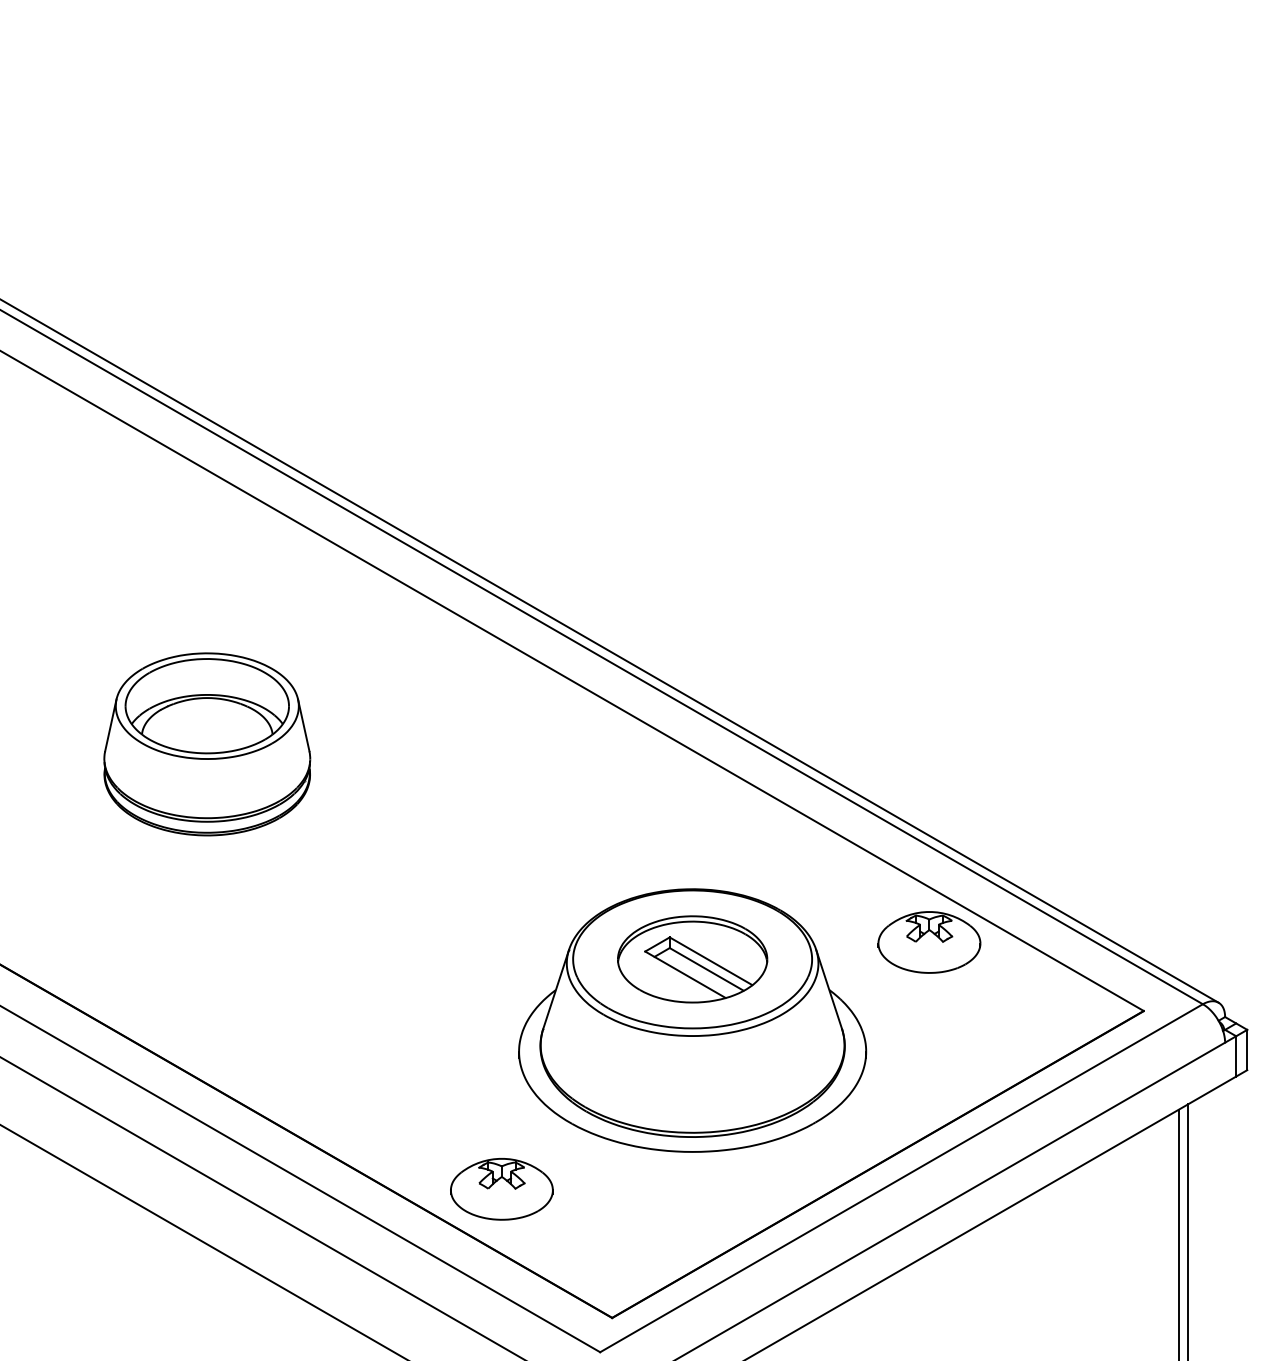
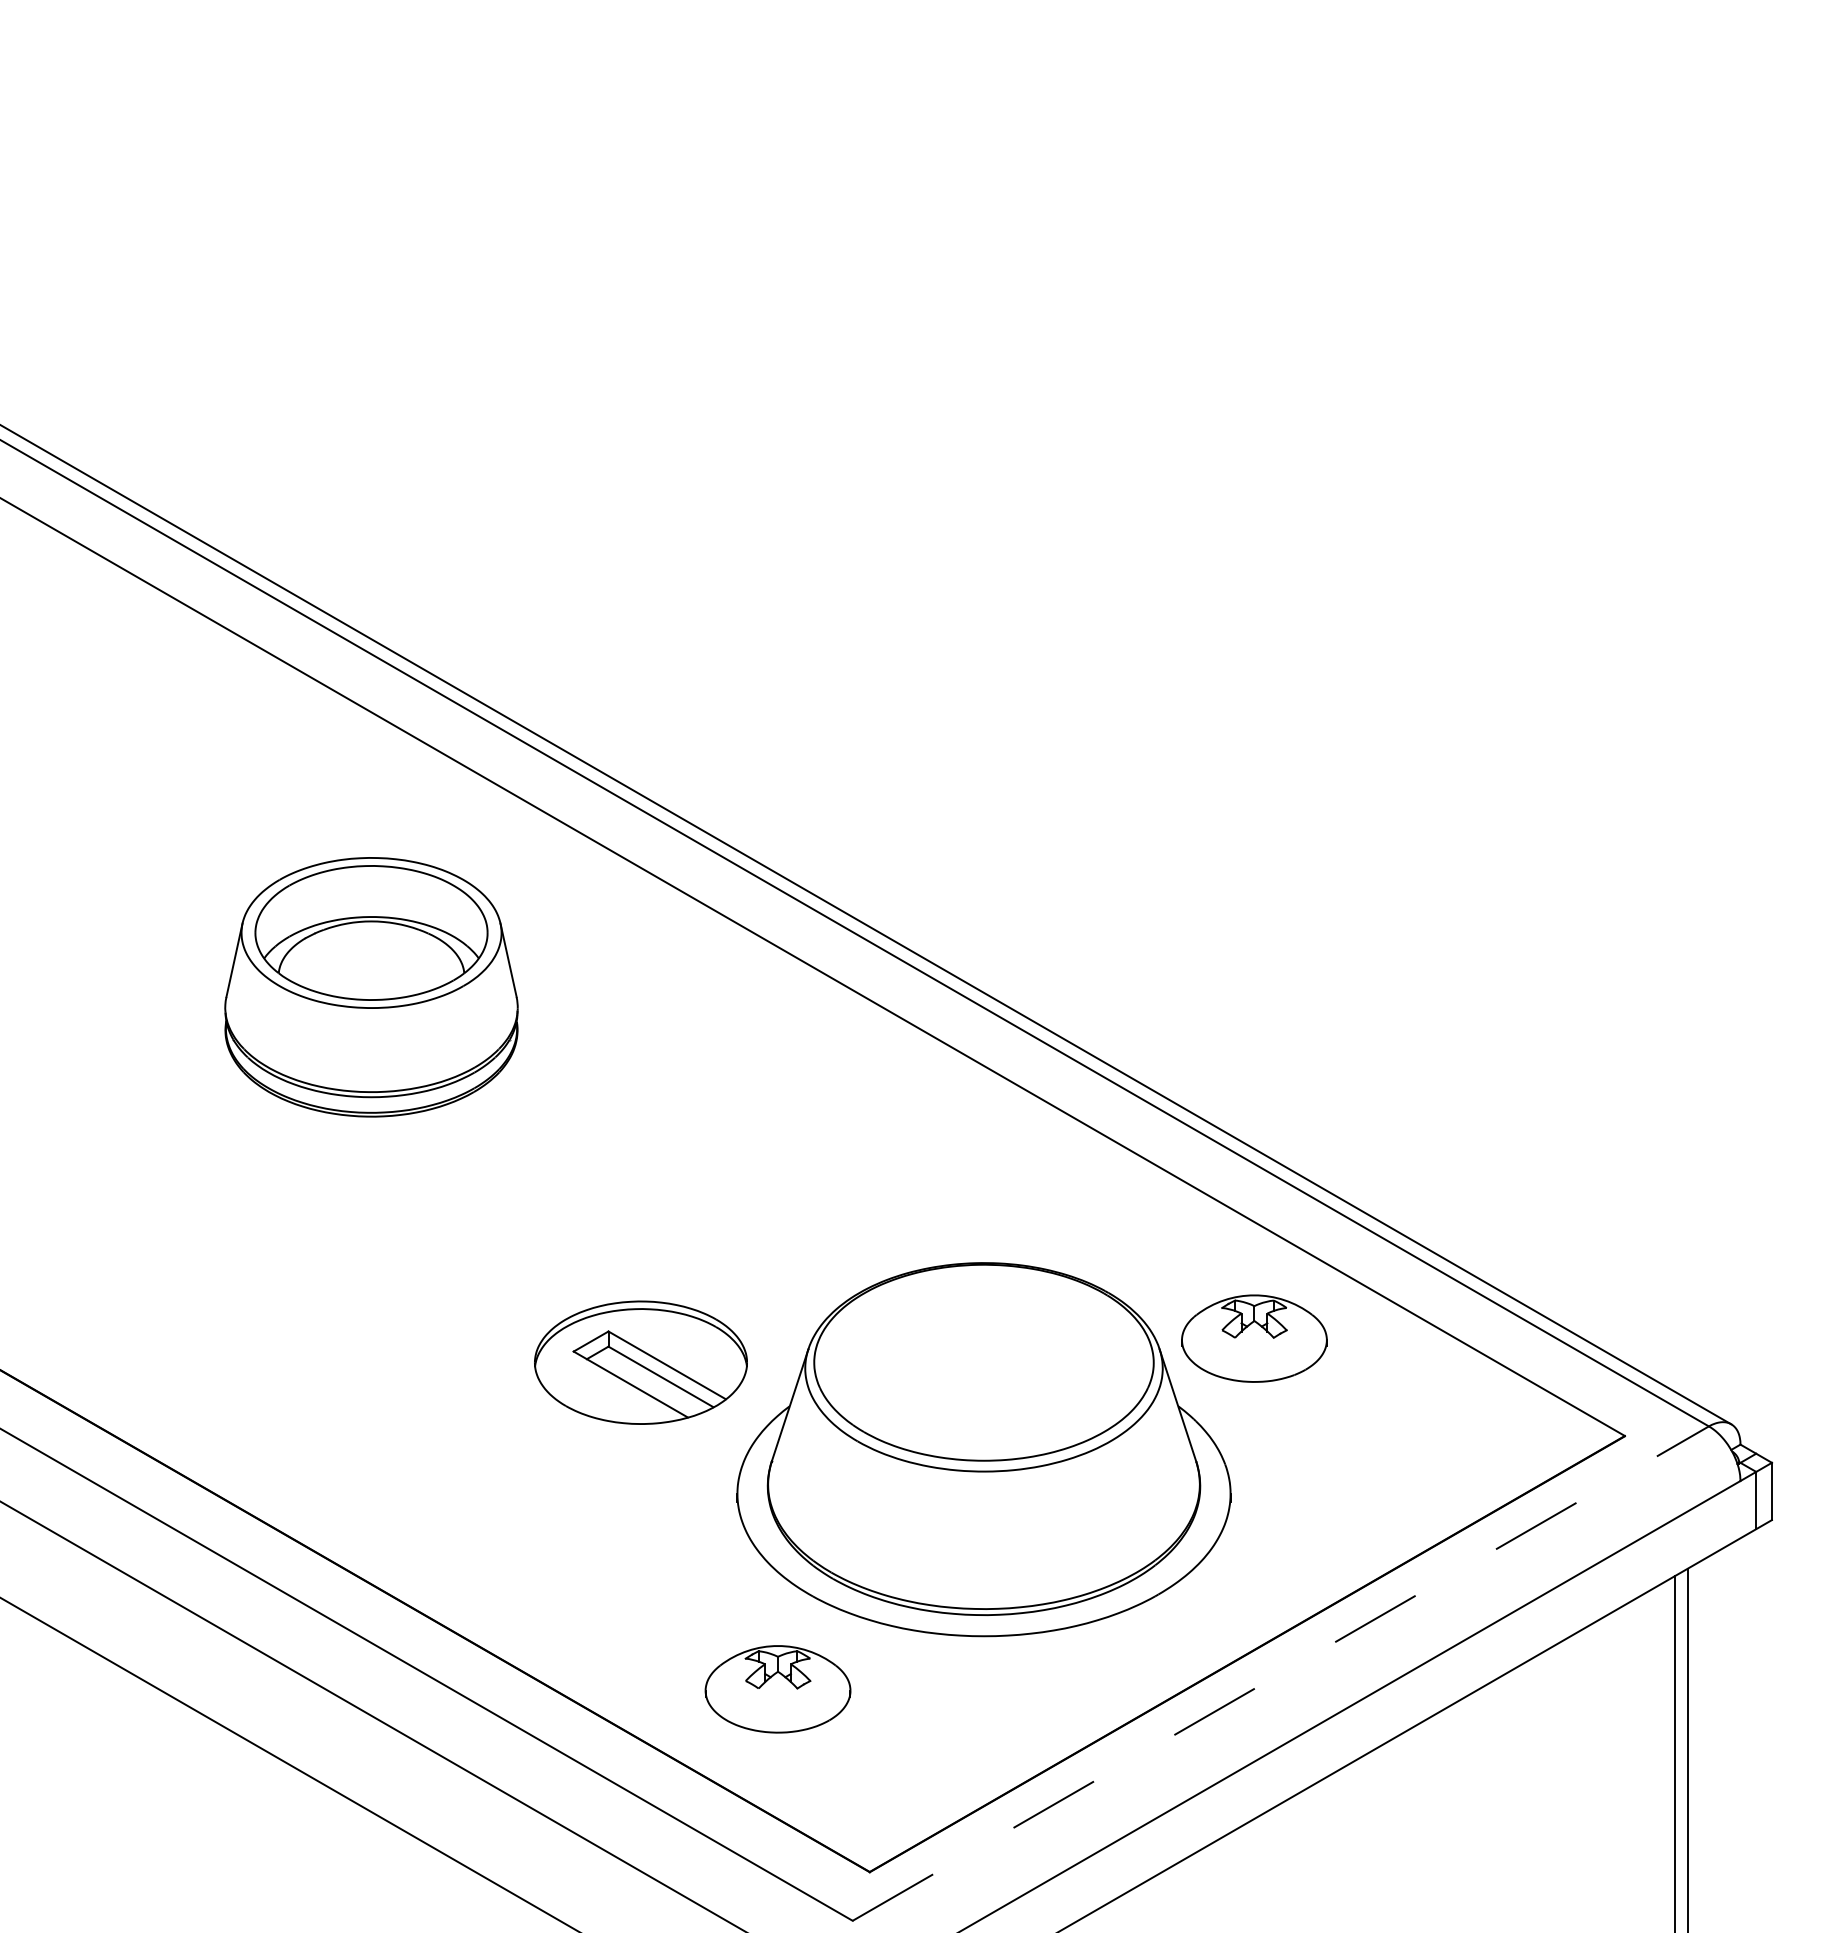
part: (207, 744) -> (371, 987), moved
part: (929, 942) -> (1254, 1338), moved
part: (692, 959) -> (640, 1362), moved
line: (902, 1178) -> (1281, 1673), solid -> dashed
part: (501, 1189) -> (777, 1689), moved

